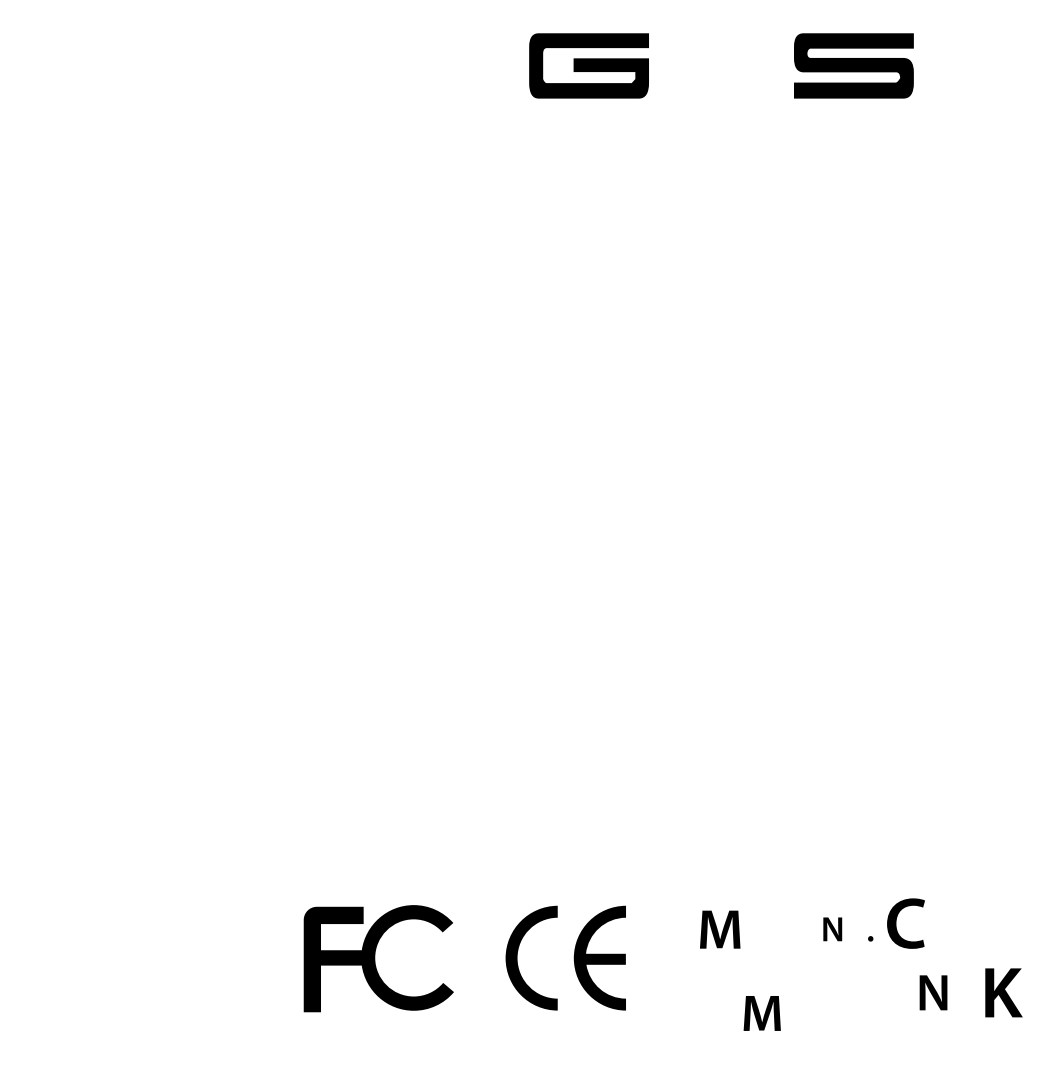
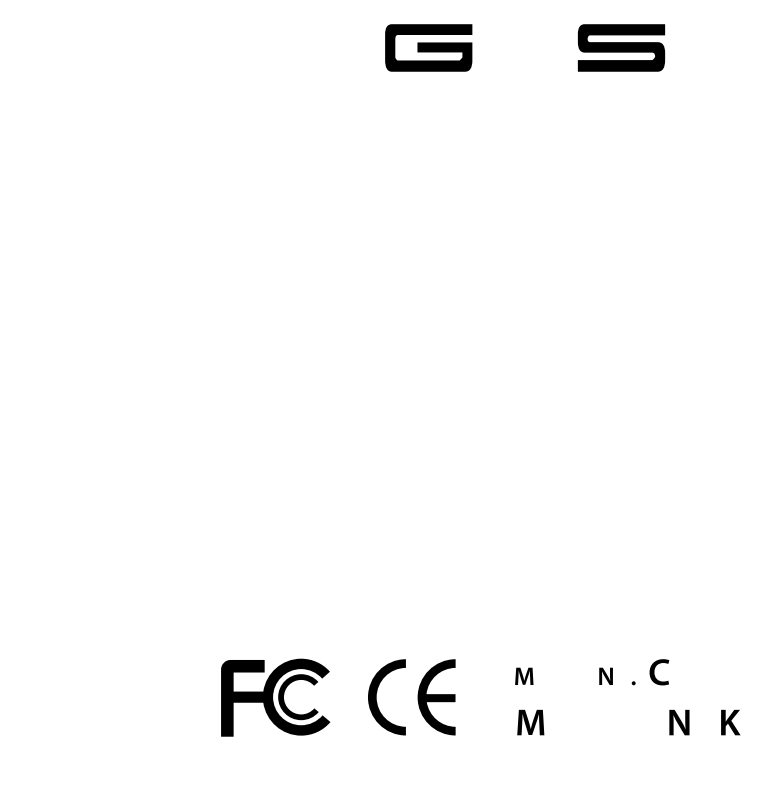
part: (906, 924) -> (659, 672), size x0.71
part: (720, 928) -> (524, 675), size x0.62
fill: (410, 958) -> (298, 697), added
part: (1003, 992) -> (730, 722), size x0.71
part: (761, 1013) -> (530, 722), moved

